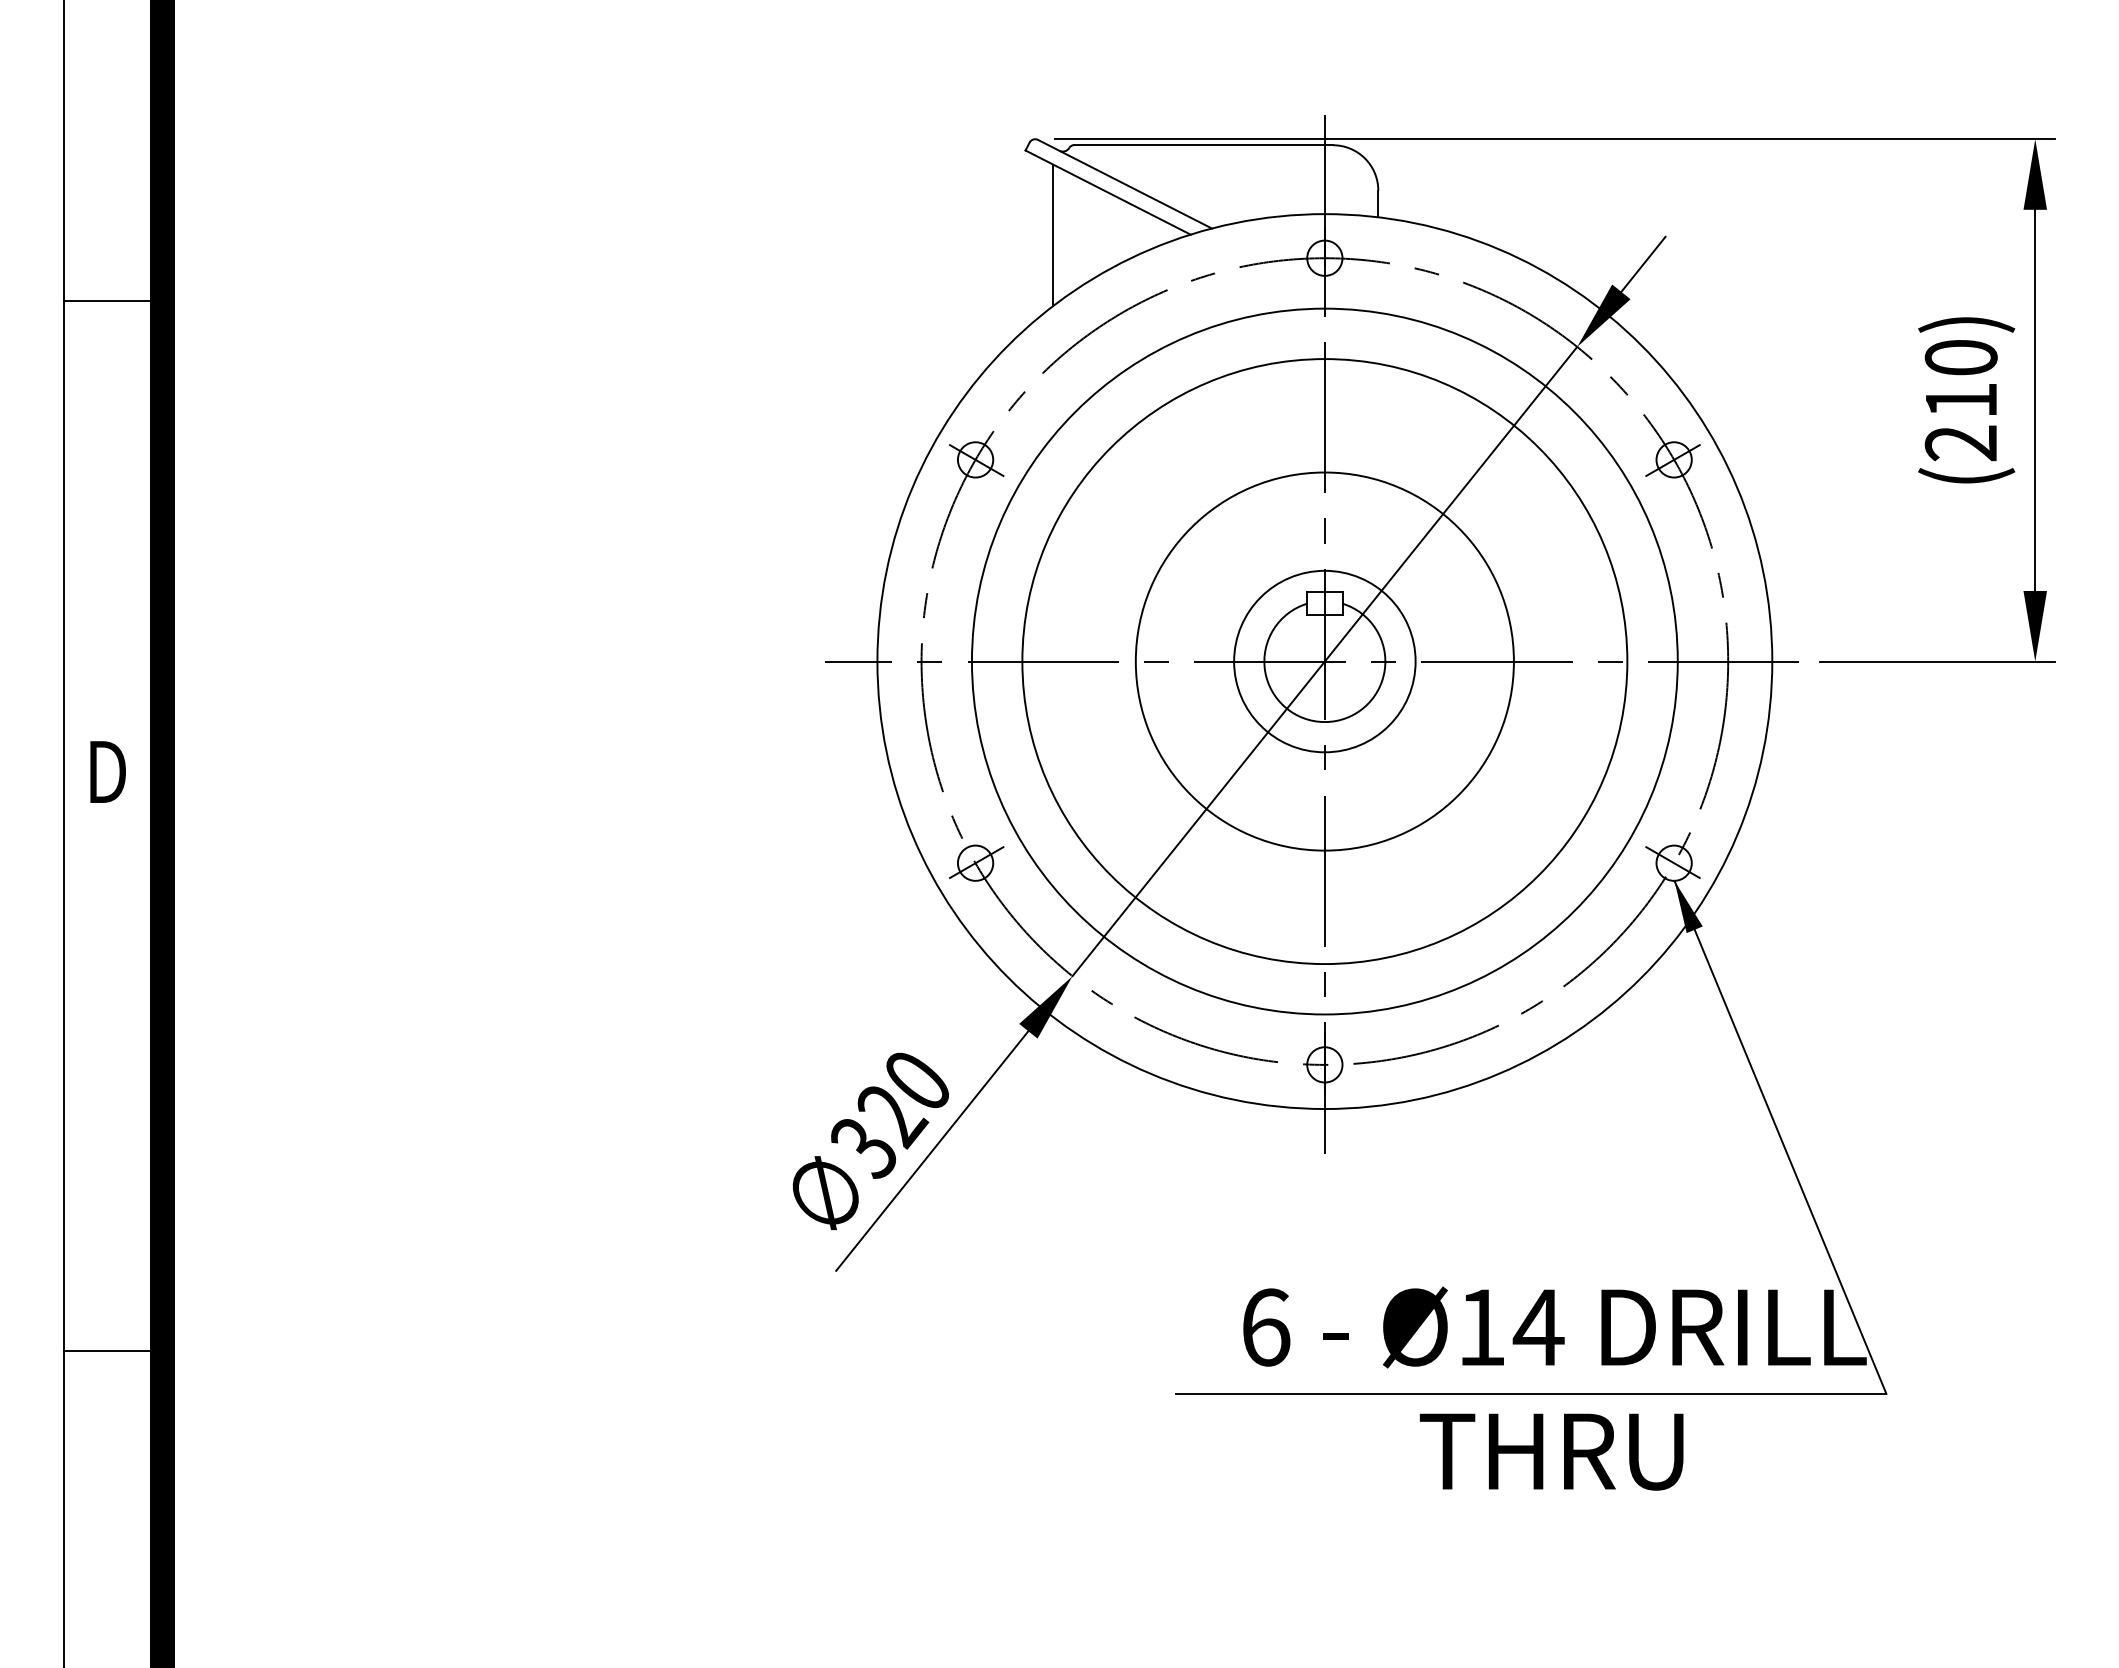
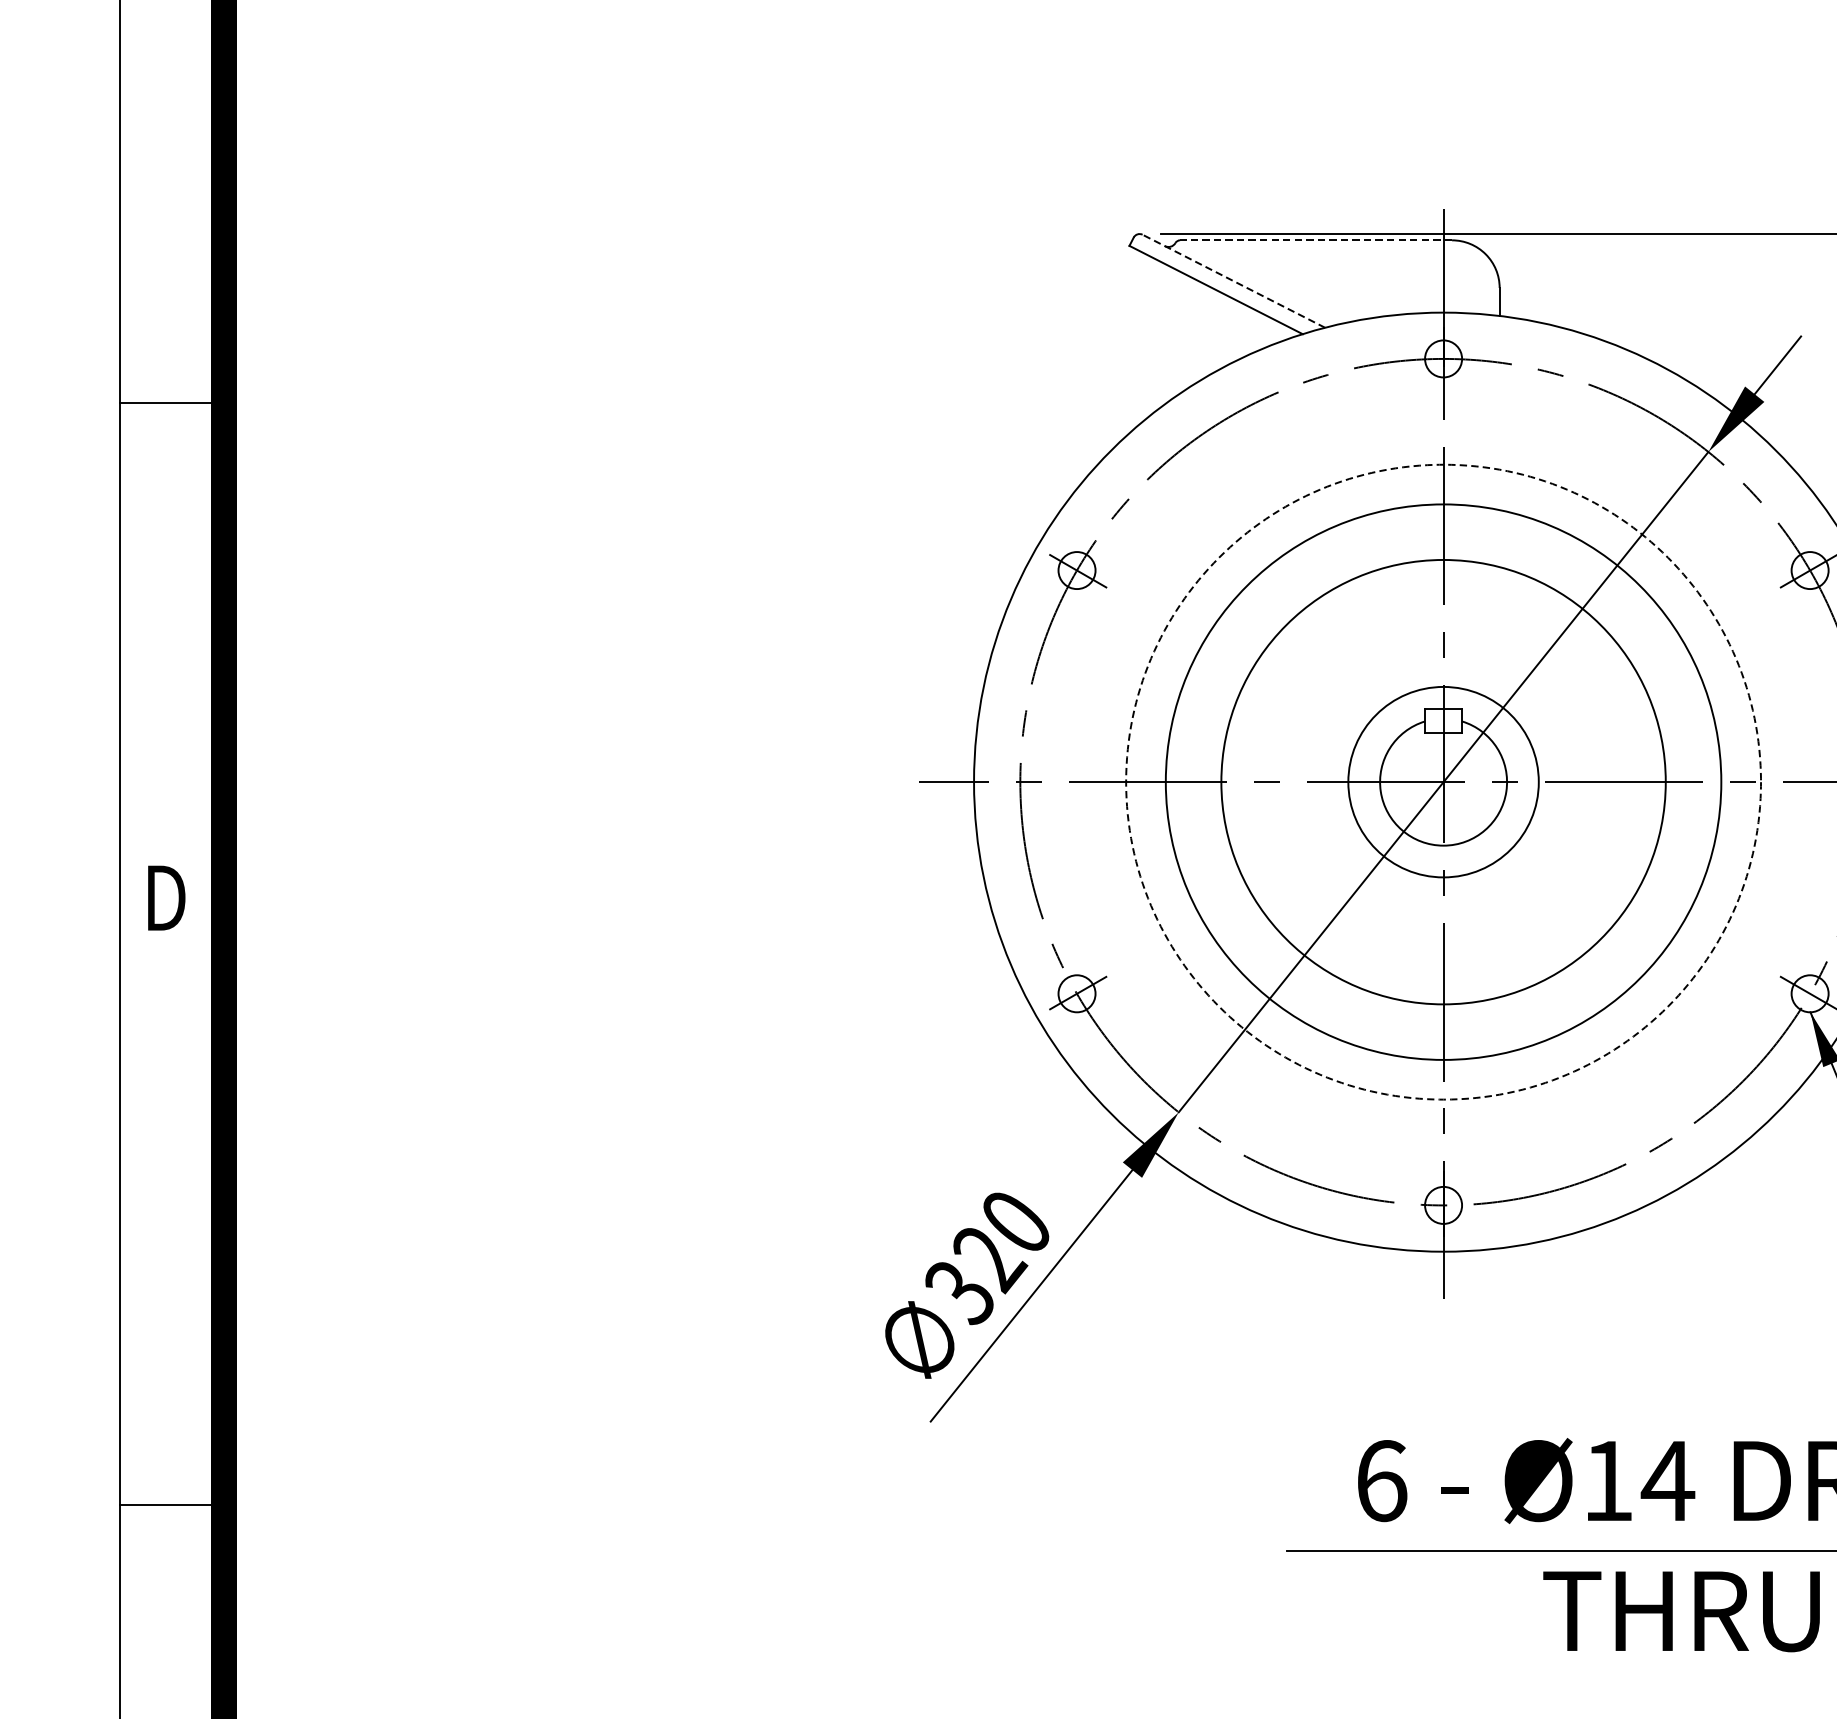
line: (1203, 145) -> (1316, 240), solid -> dashed
line: (1125, 184) -> (1234, 281), solid -> dashed
line: (1053, 234) -> (1158, 334), removed
circle: (1324, 661) -> (1443, 782), size x0.6
circle: (1324, 661) -> (1443, 782), size x1.4
circle: (1324, 661) -> (1443, 782), solid -> dashed

